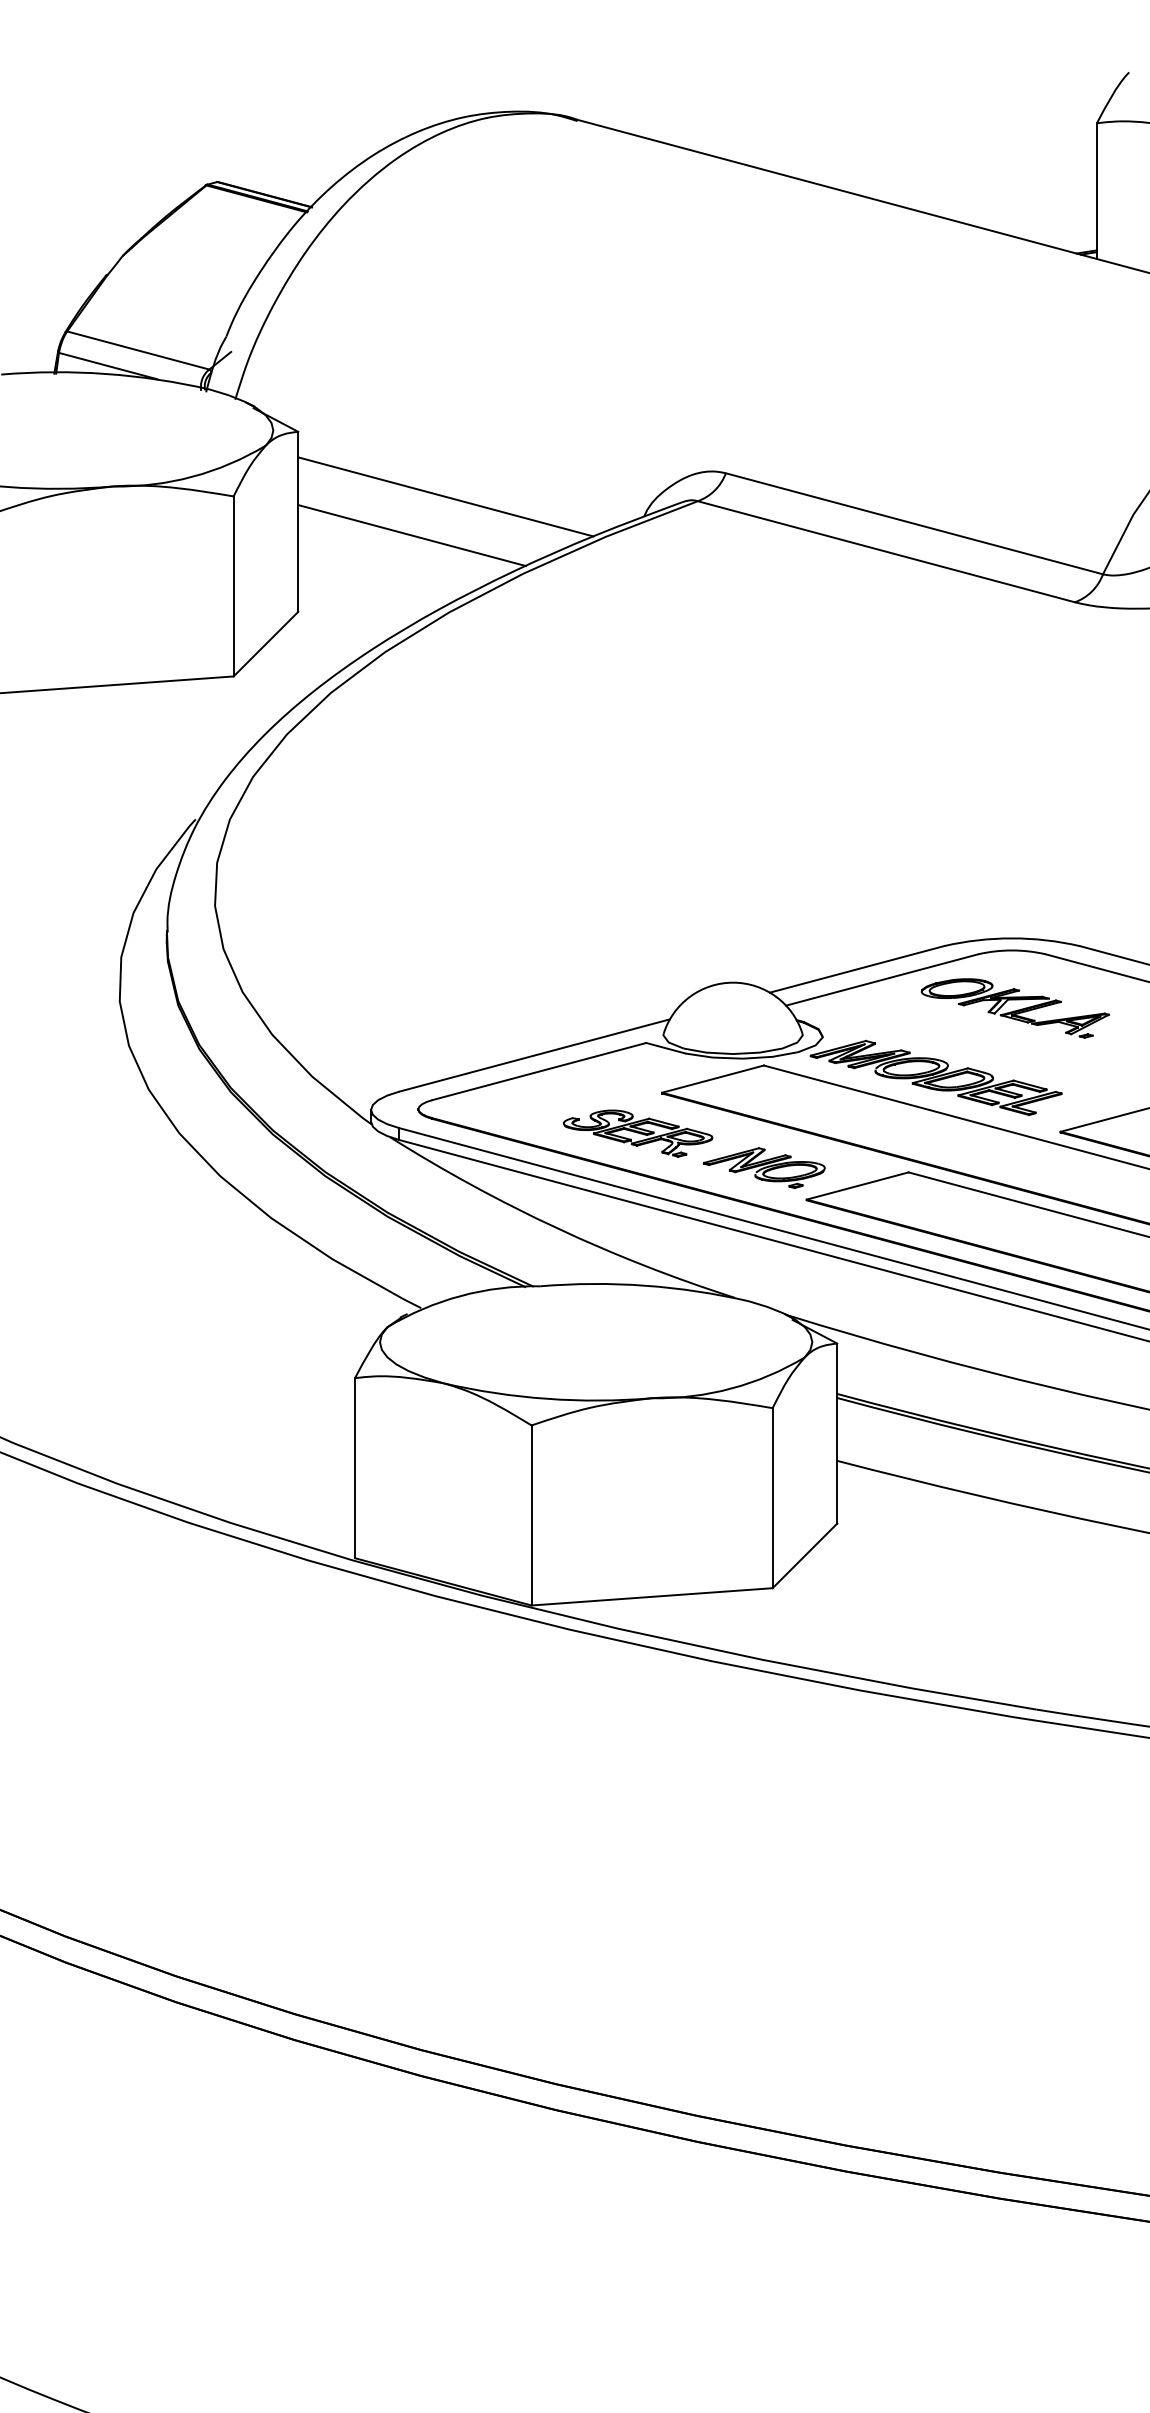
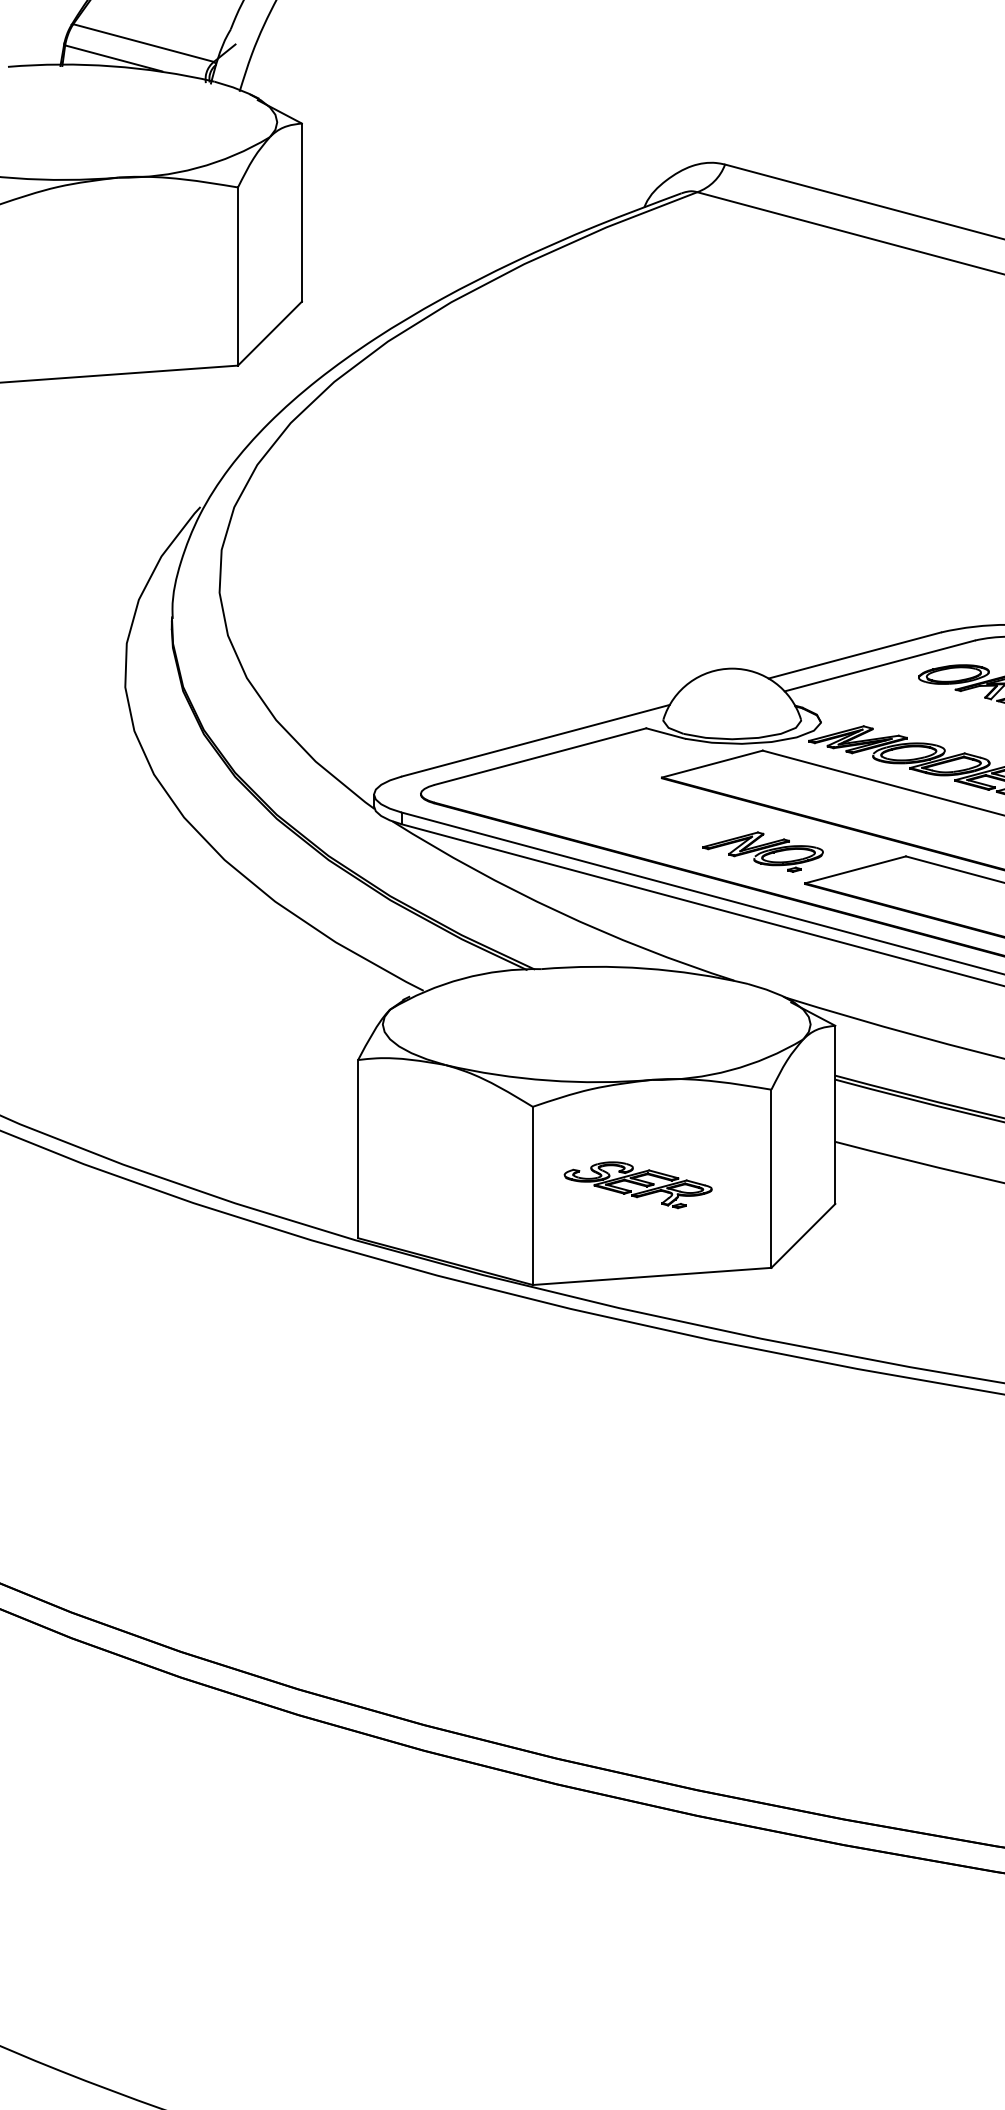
line: (445, 496) -> (447, 187), removed
line: (411, 535) -> (413, 226), removed
part: (638, 1133) -> (638, 1185), moved

